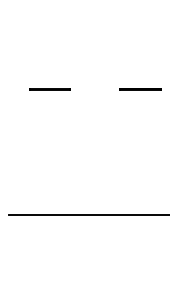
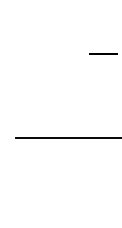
line: (50, 88) -> (43, 53), removed

